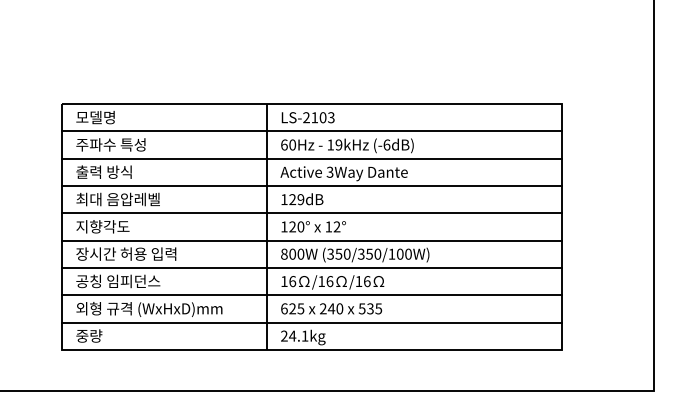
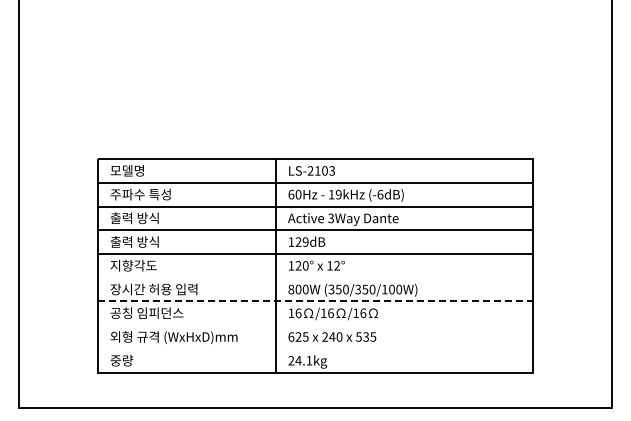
text: (117, 198) -> (146, 241), 최대 음압레벨 -> 출력 방식
line: (312, 240) -> (315, 277), removed
line: (312, 267) -> (315, 301), solid -> dashed
line: (312, 295) -> (315, 325), removed
line: (312, 322) -> (315, 348), removed

